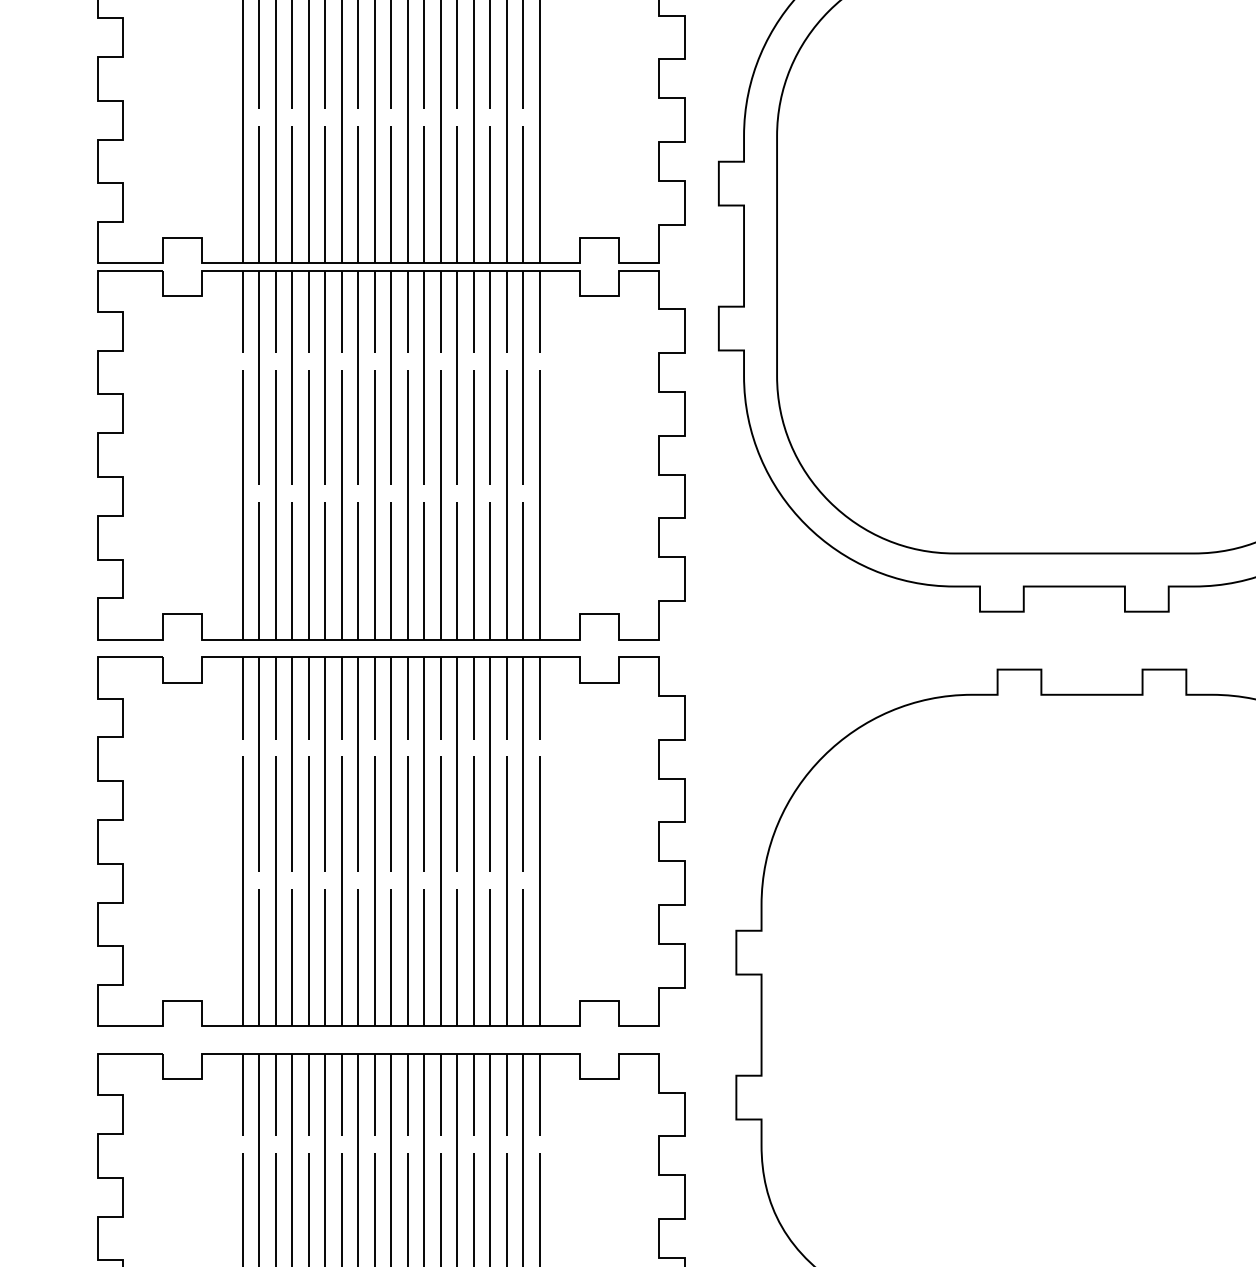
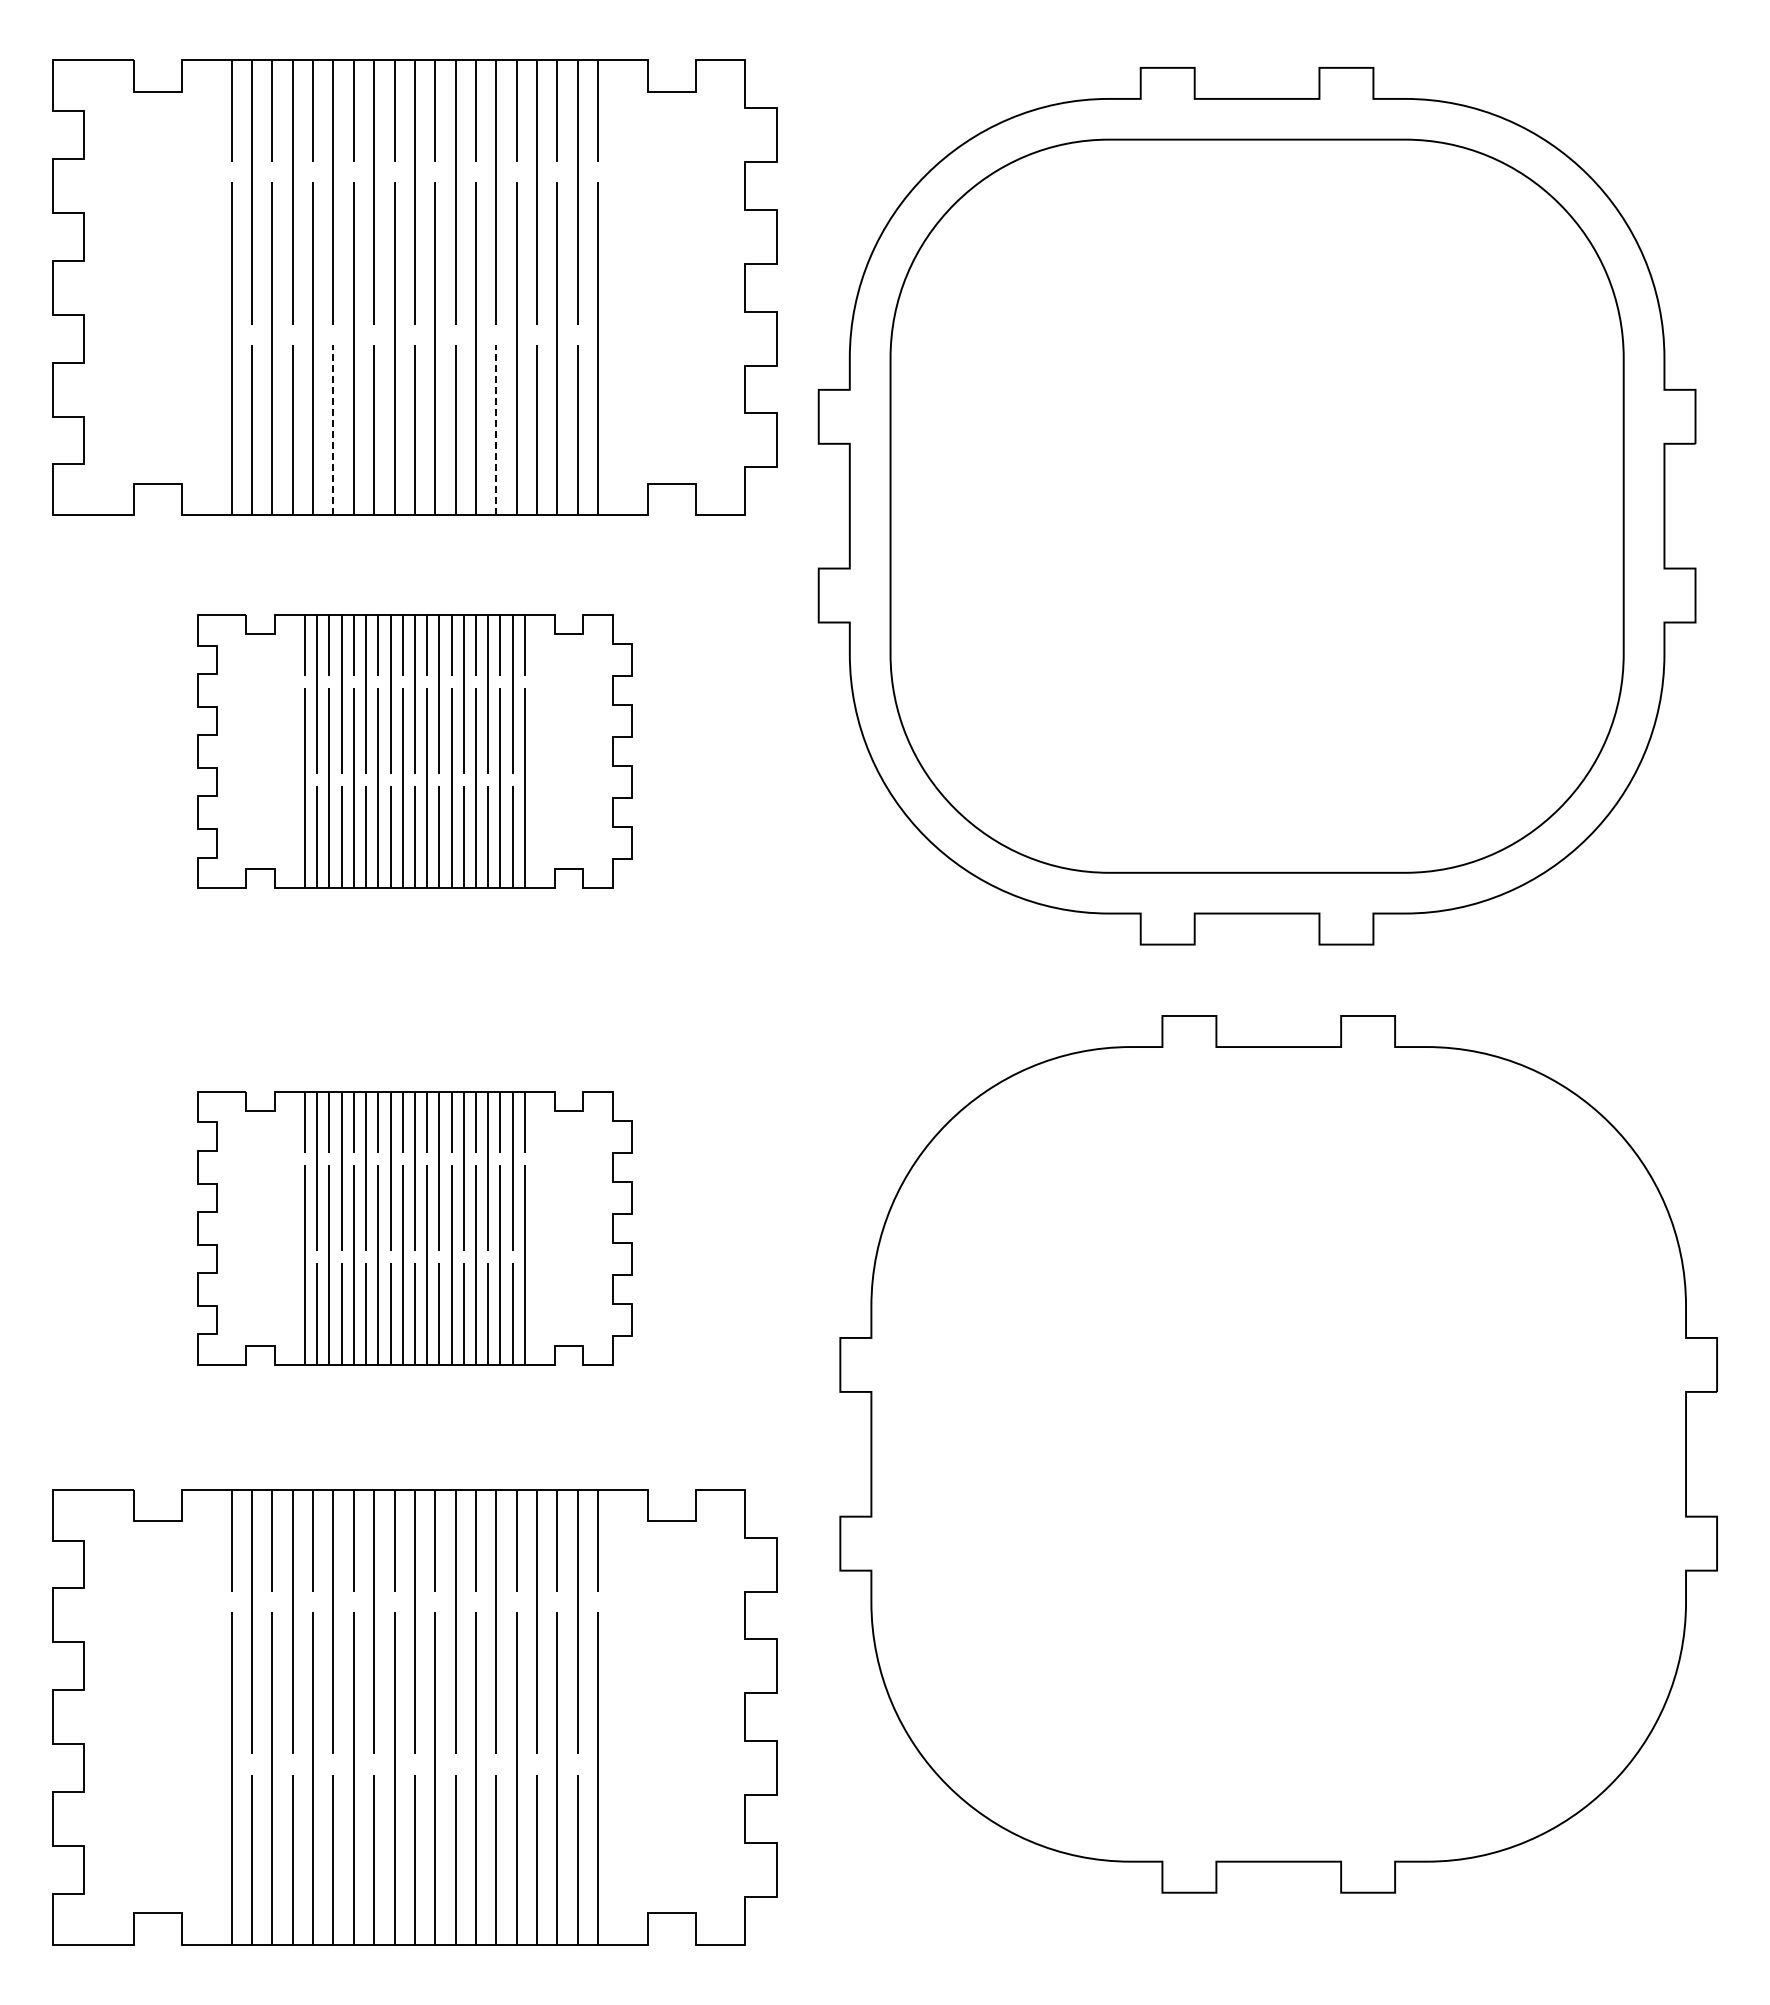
line: (325, 193) -> (333, 429), solid -> dashed
line: (457, 193) -> (496, 429), solid -> dashed
part: (390, 455) -> (414, 751), size x0.6
part: (390, 841) -> (414, 1228), size x0.6

